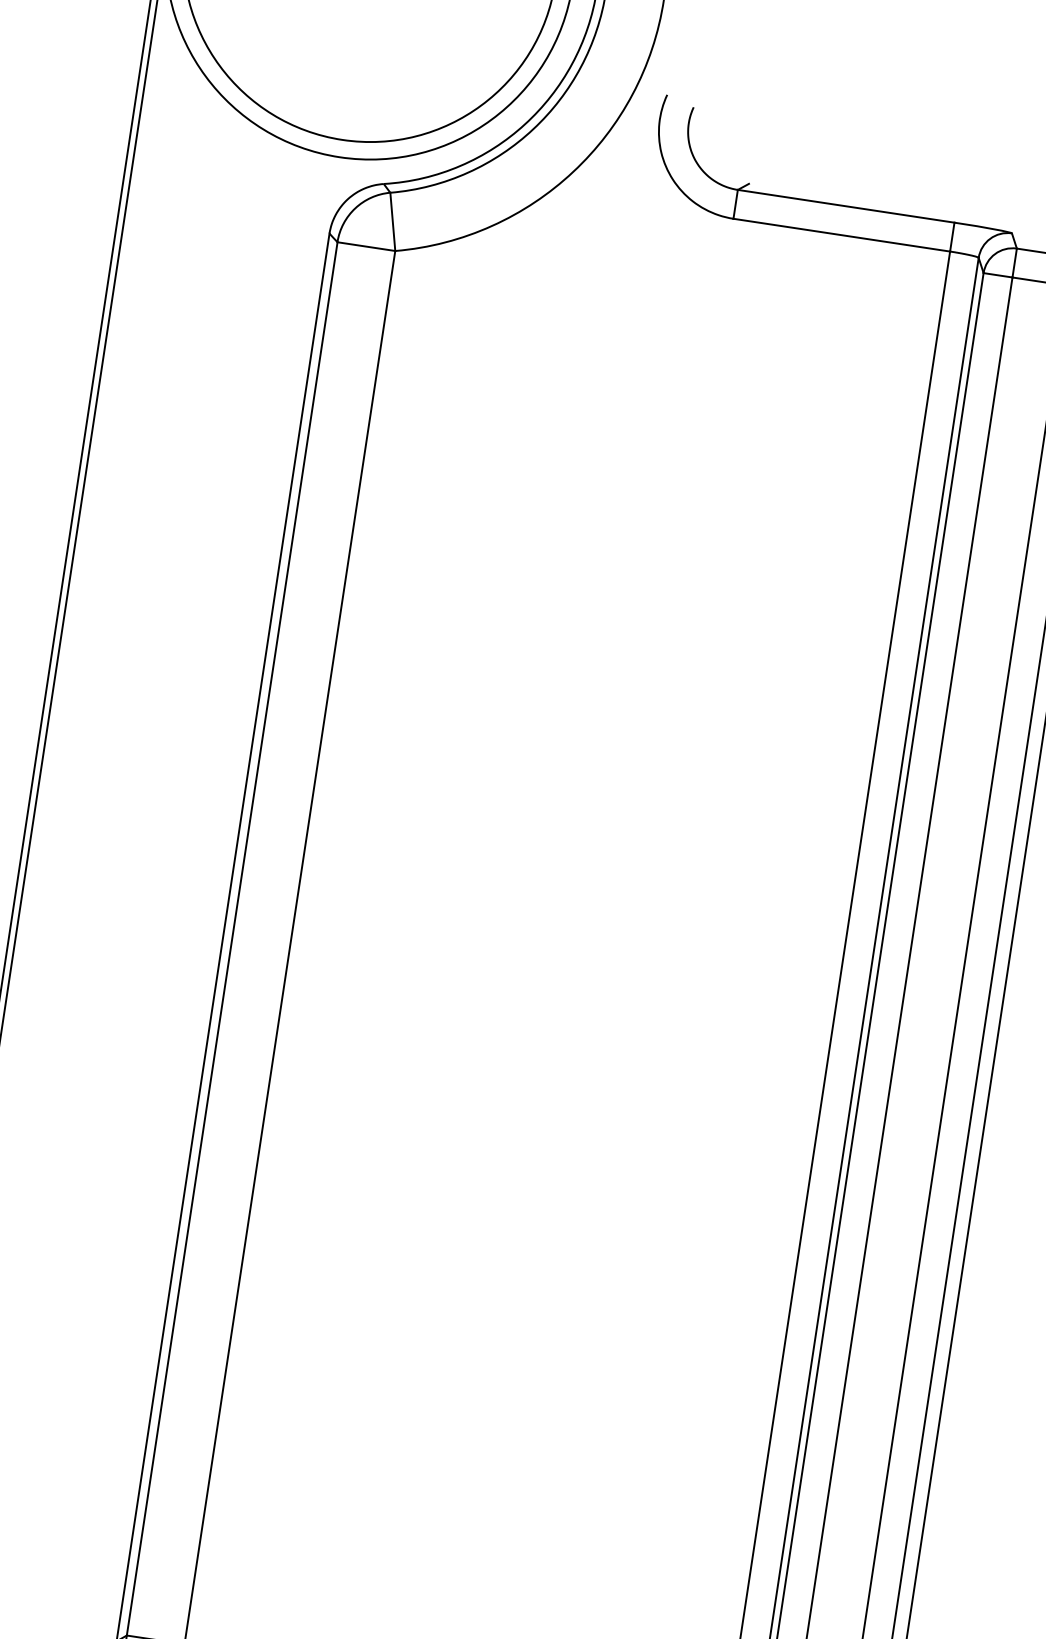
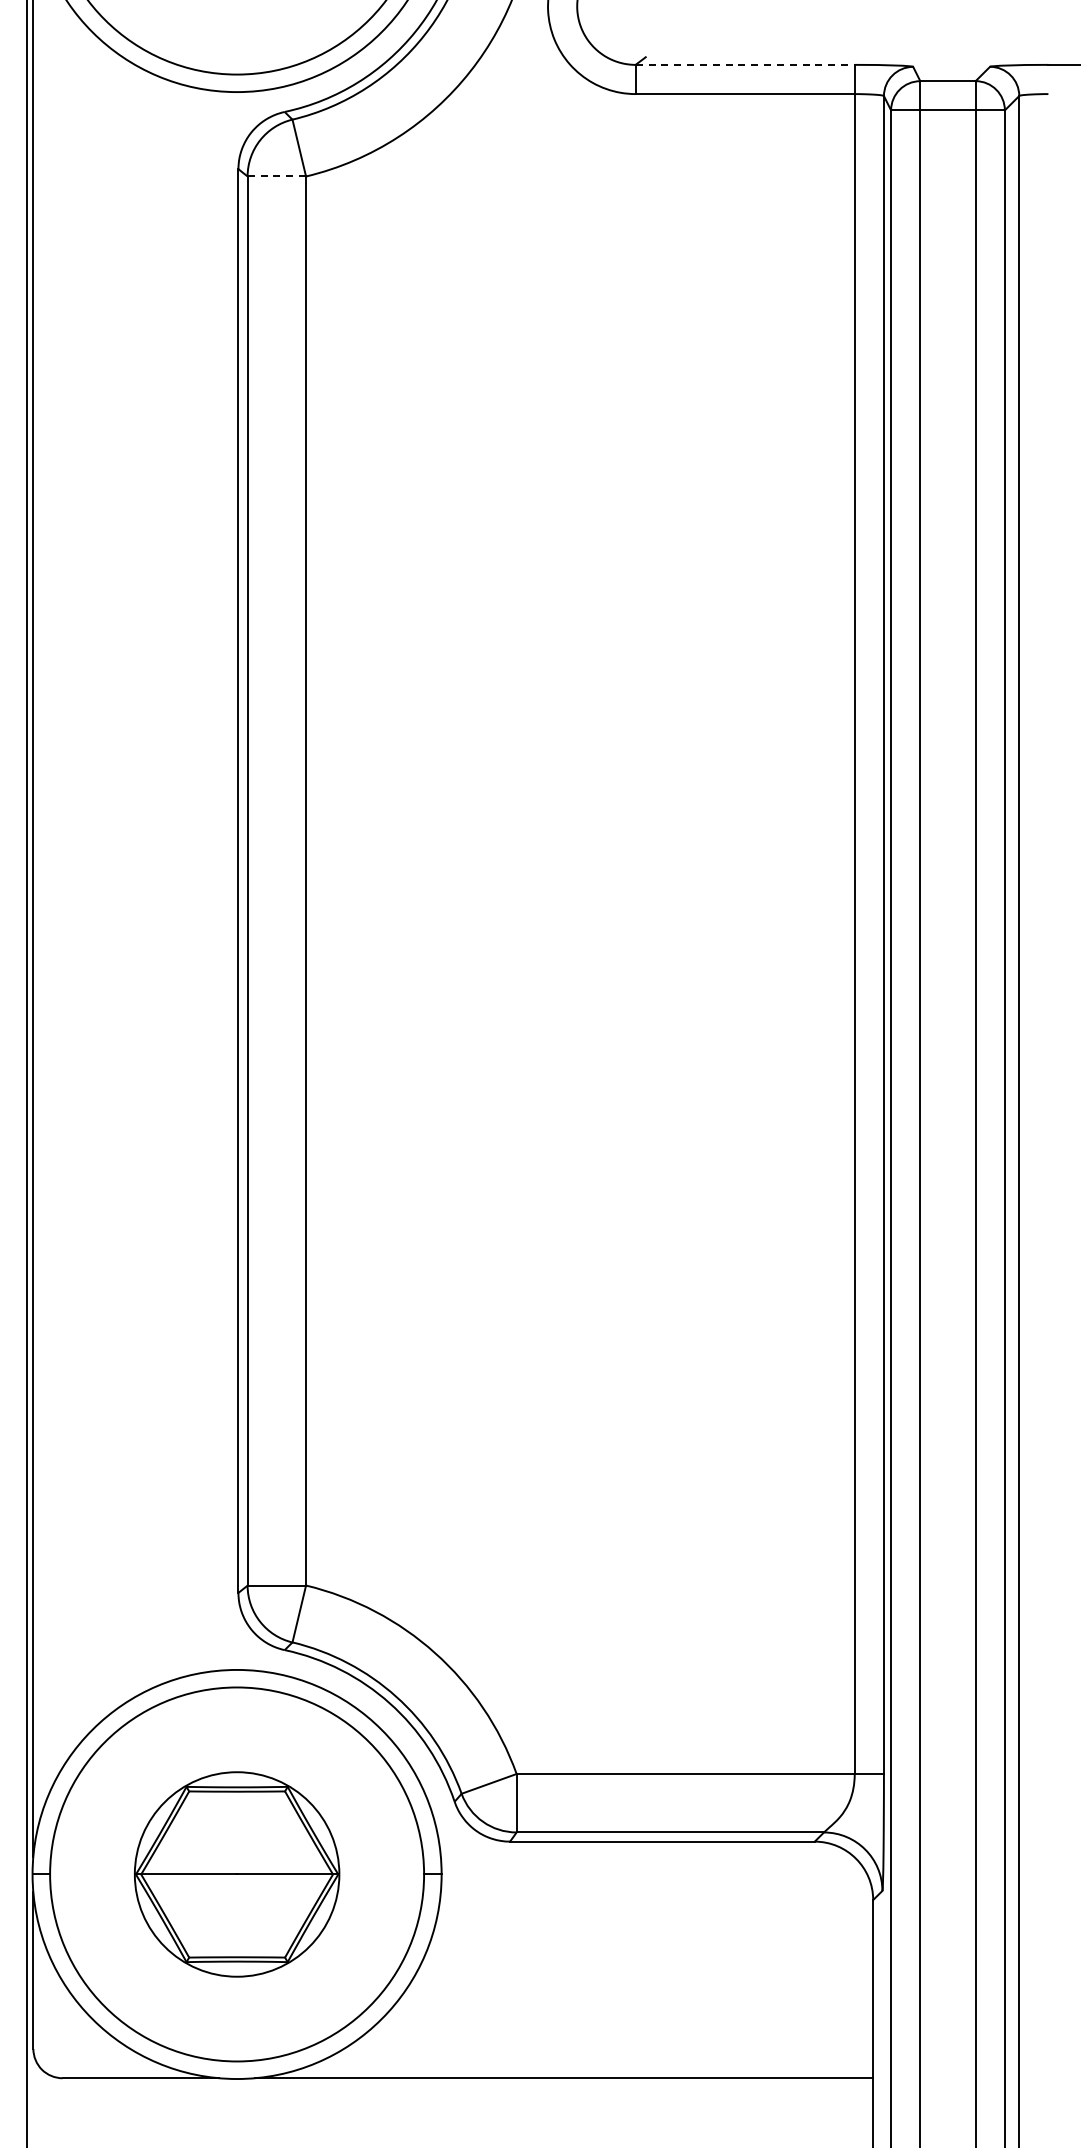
line: (846, 205) -> (745, 64), solid -> dashed
line: (367, 246) -> (277, 176), solid -> dashed

